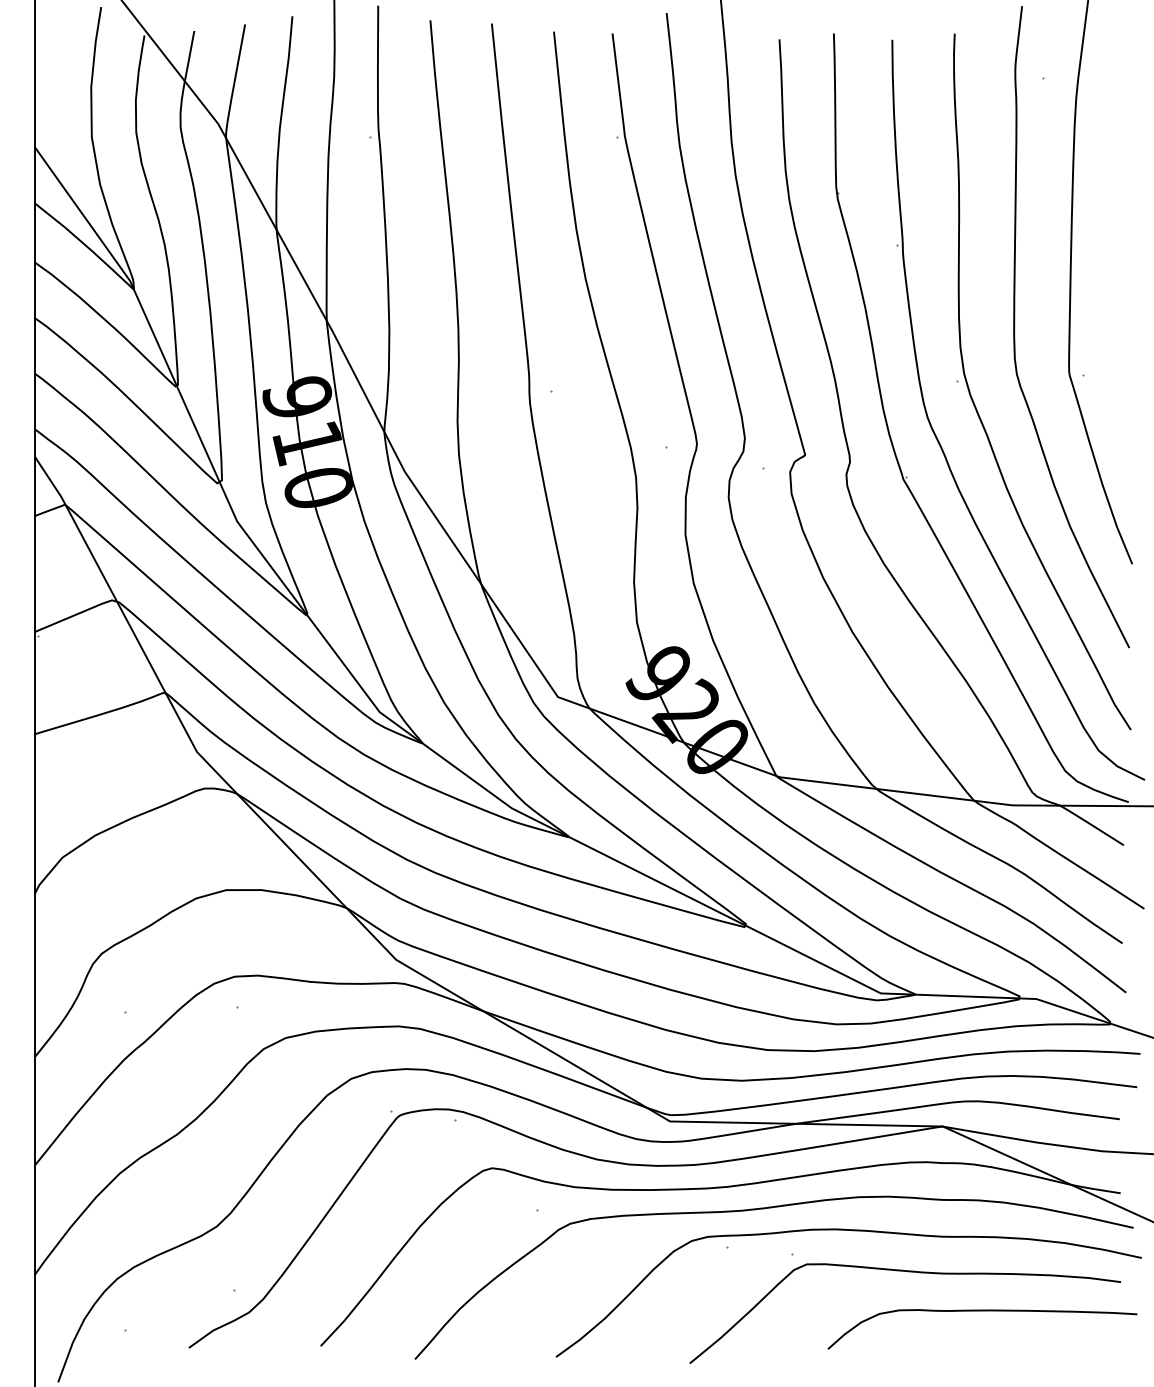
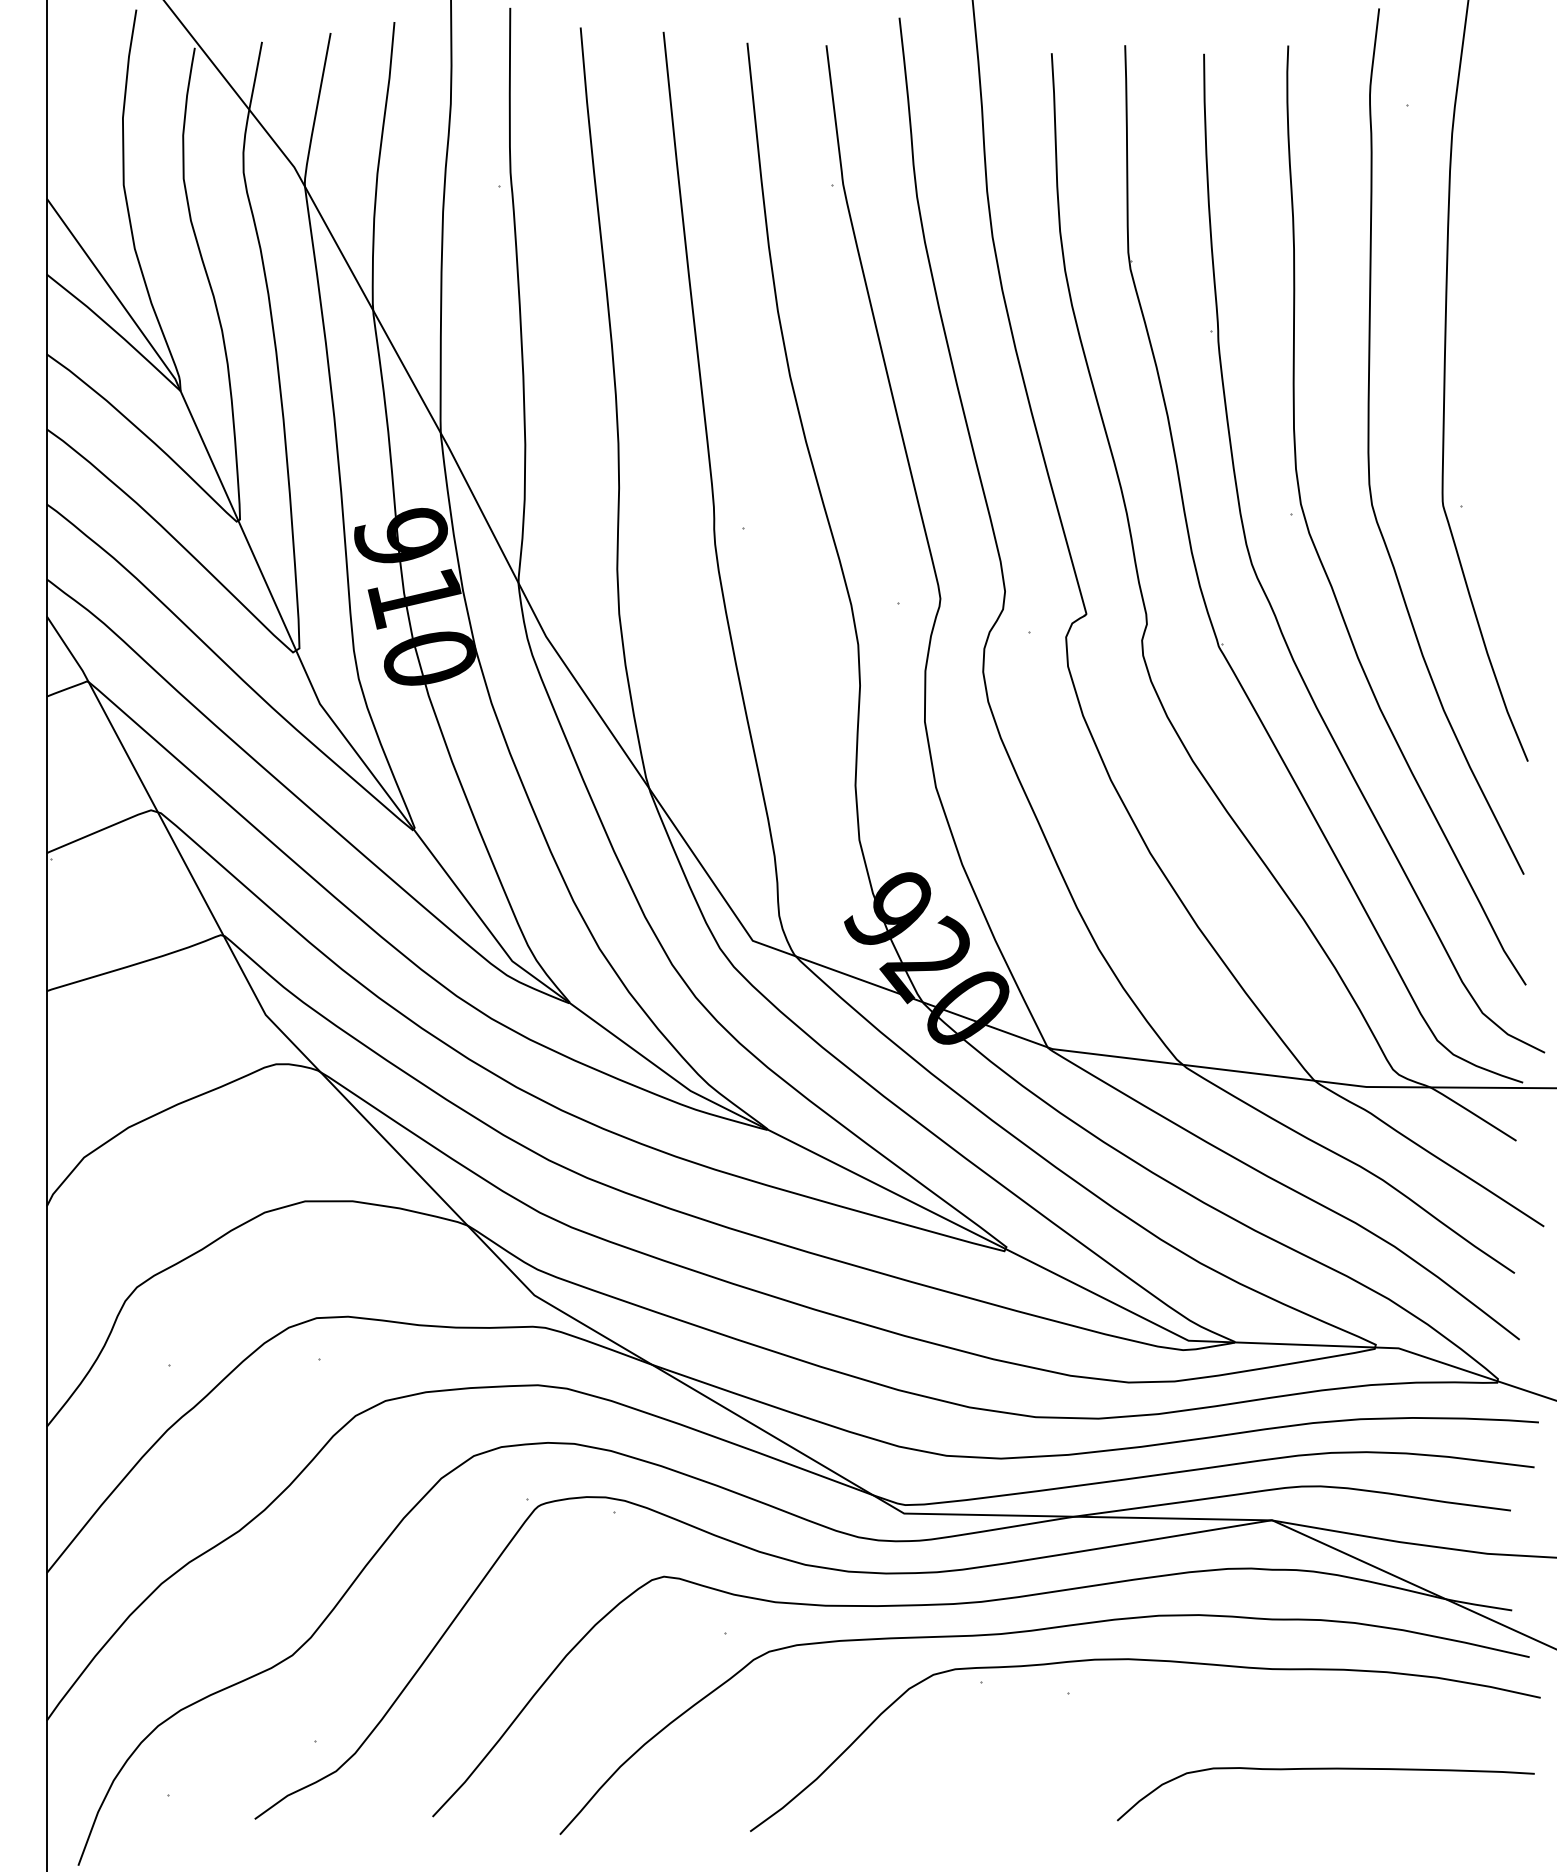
curve: (912, 1272) -> (1231, 1717), removed

